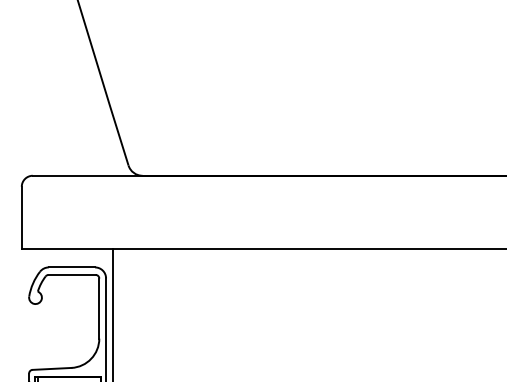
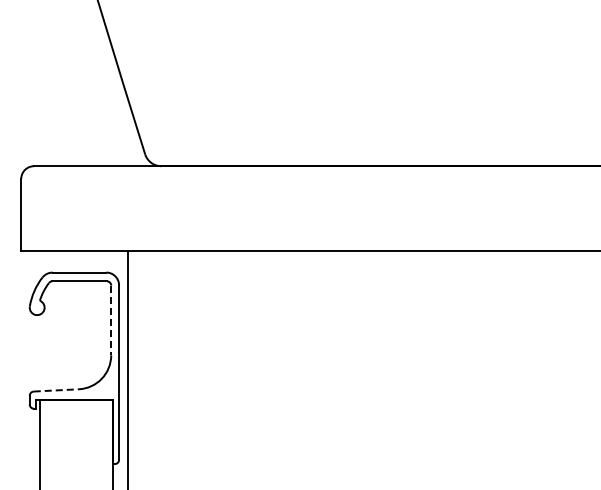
line: (99, 308) -> (111, 320), solid -> dashed
line: (52, 368) -> (56, 390), solid -> dashed

